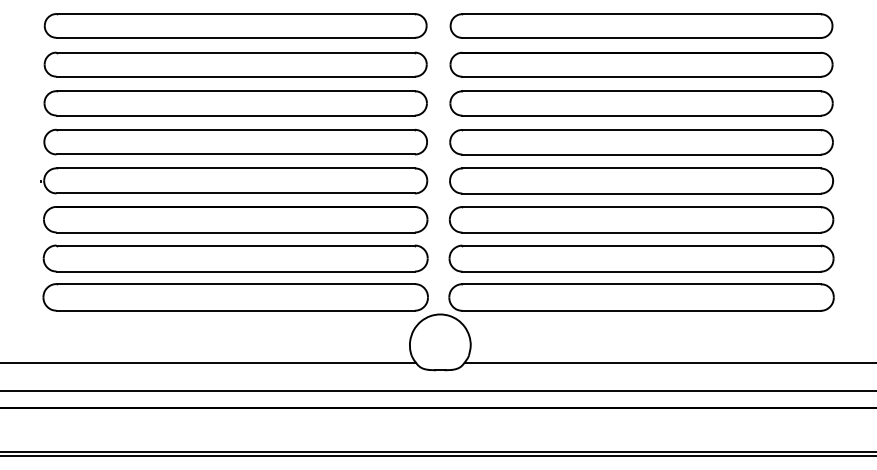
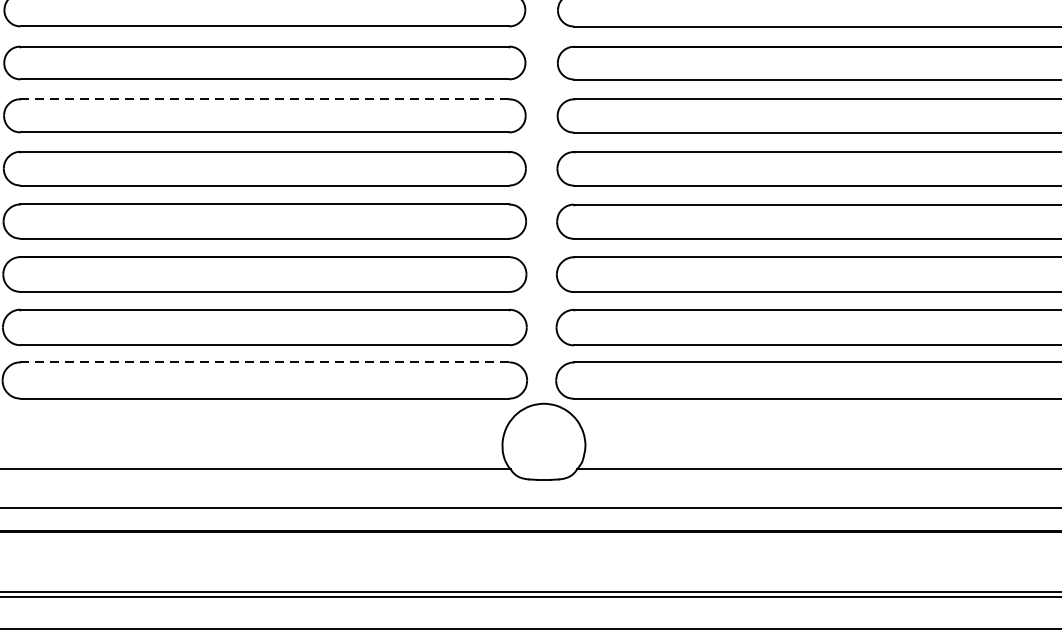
line: (235, 91) -> (264, 99), solid -> dashed
line: (235, 284) -> (264, 362), solid -> dashed

